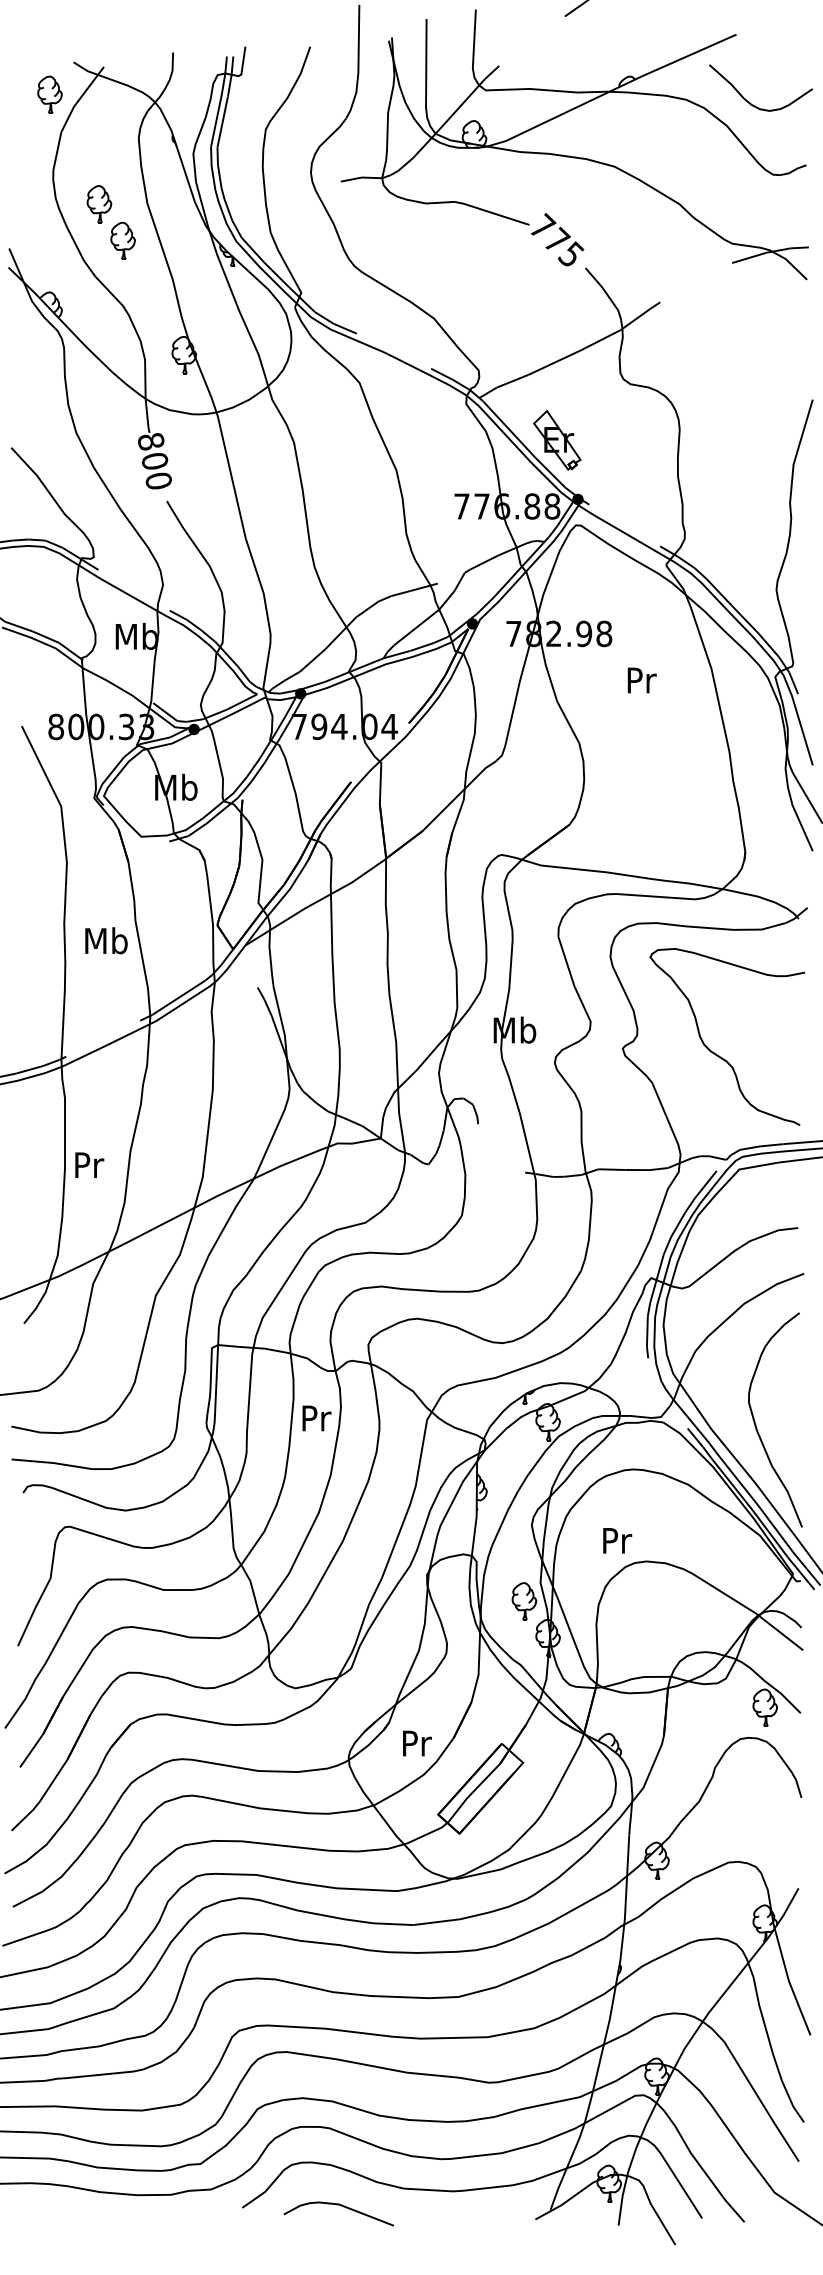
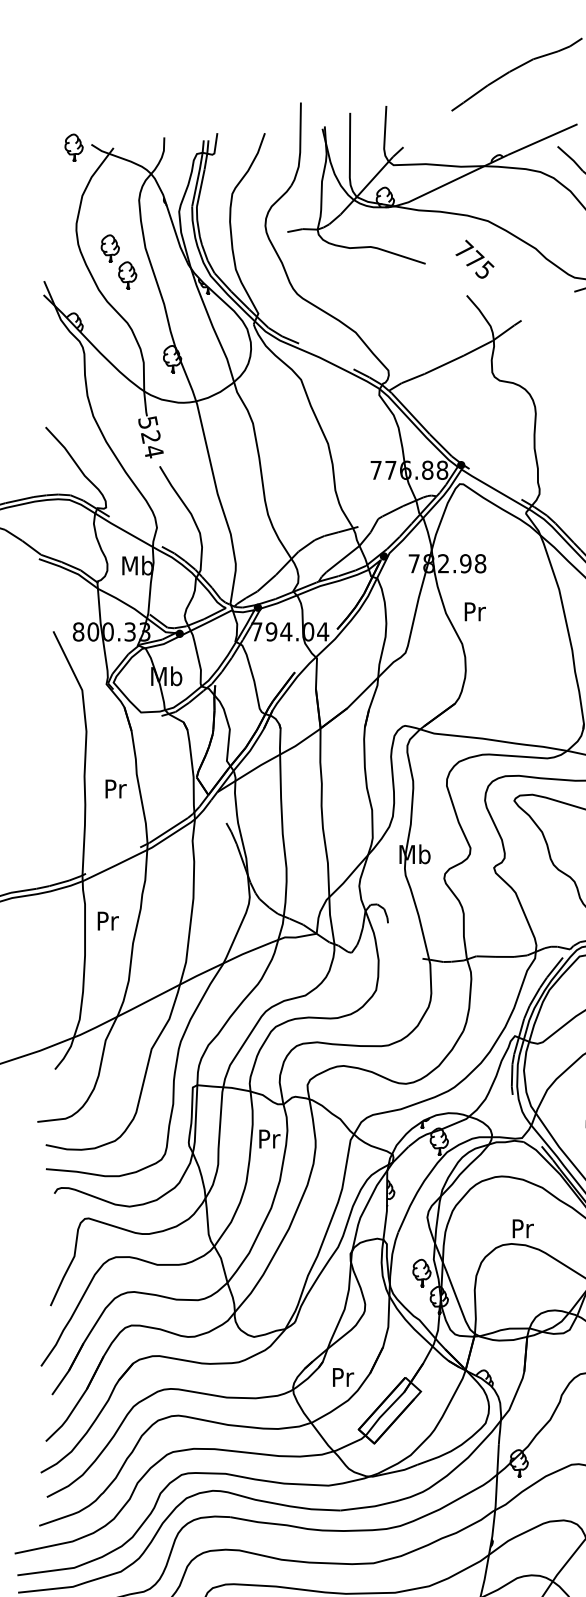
part: (49, 94) -> (73, 147), moved
text: (557, 239) -> (474, 259), moved
part: (557, 439) -> (446, 421), removed
text: (154, 461) -> (150, 437), 800 -> 524
text: (641, 680) -> (474, 611), moved
text: (106, 940) -> (115, 788), Mb -> Pr
text: (89, 1164) -> (108, 920), moved
text: (617, 1540) -> (523, 1228), moved

